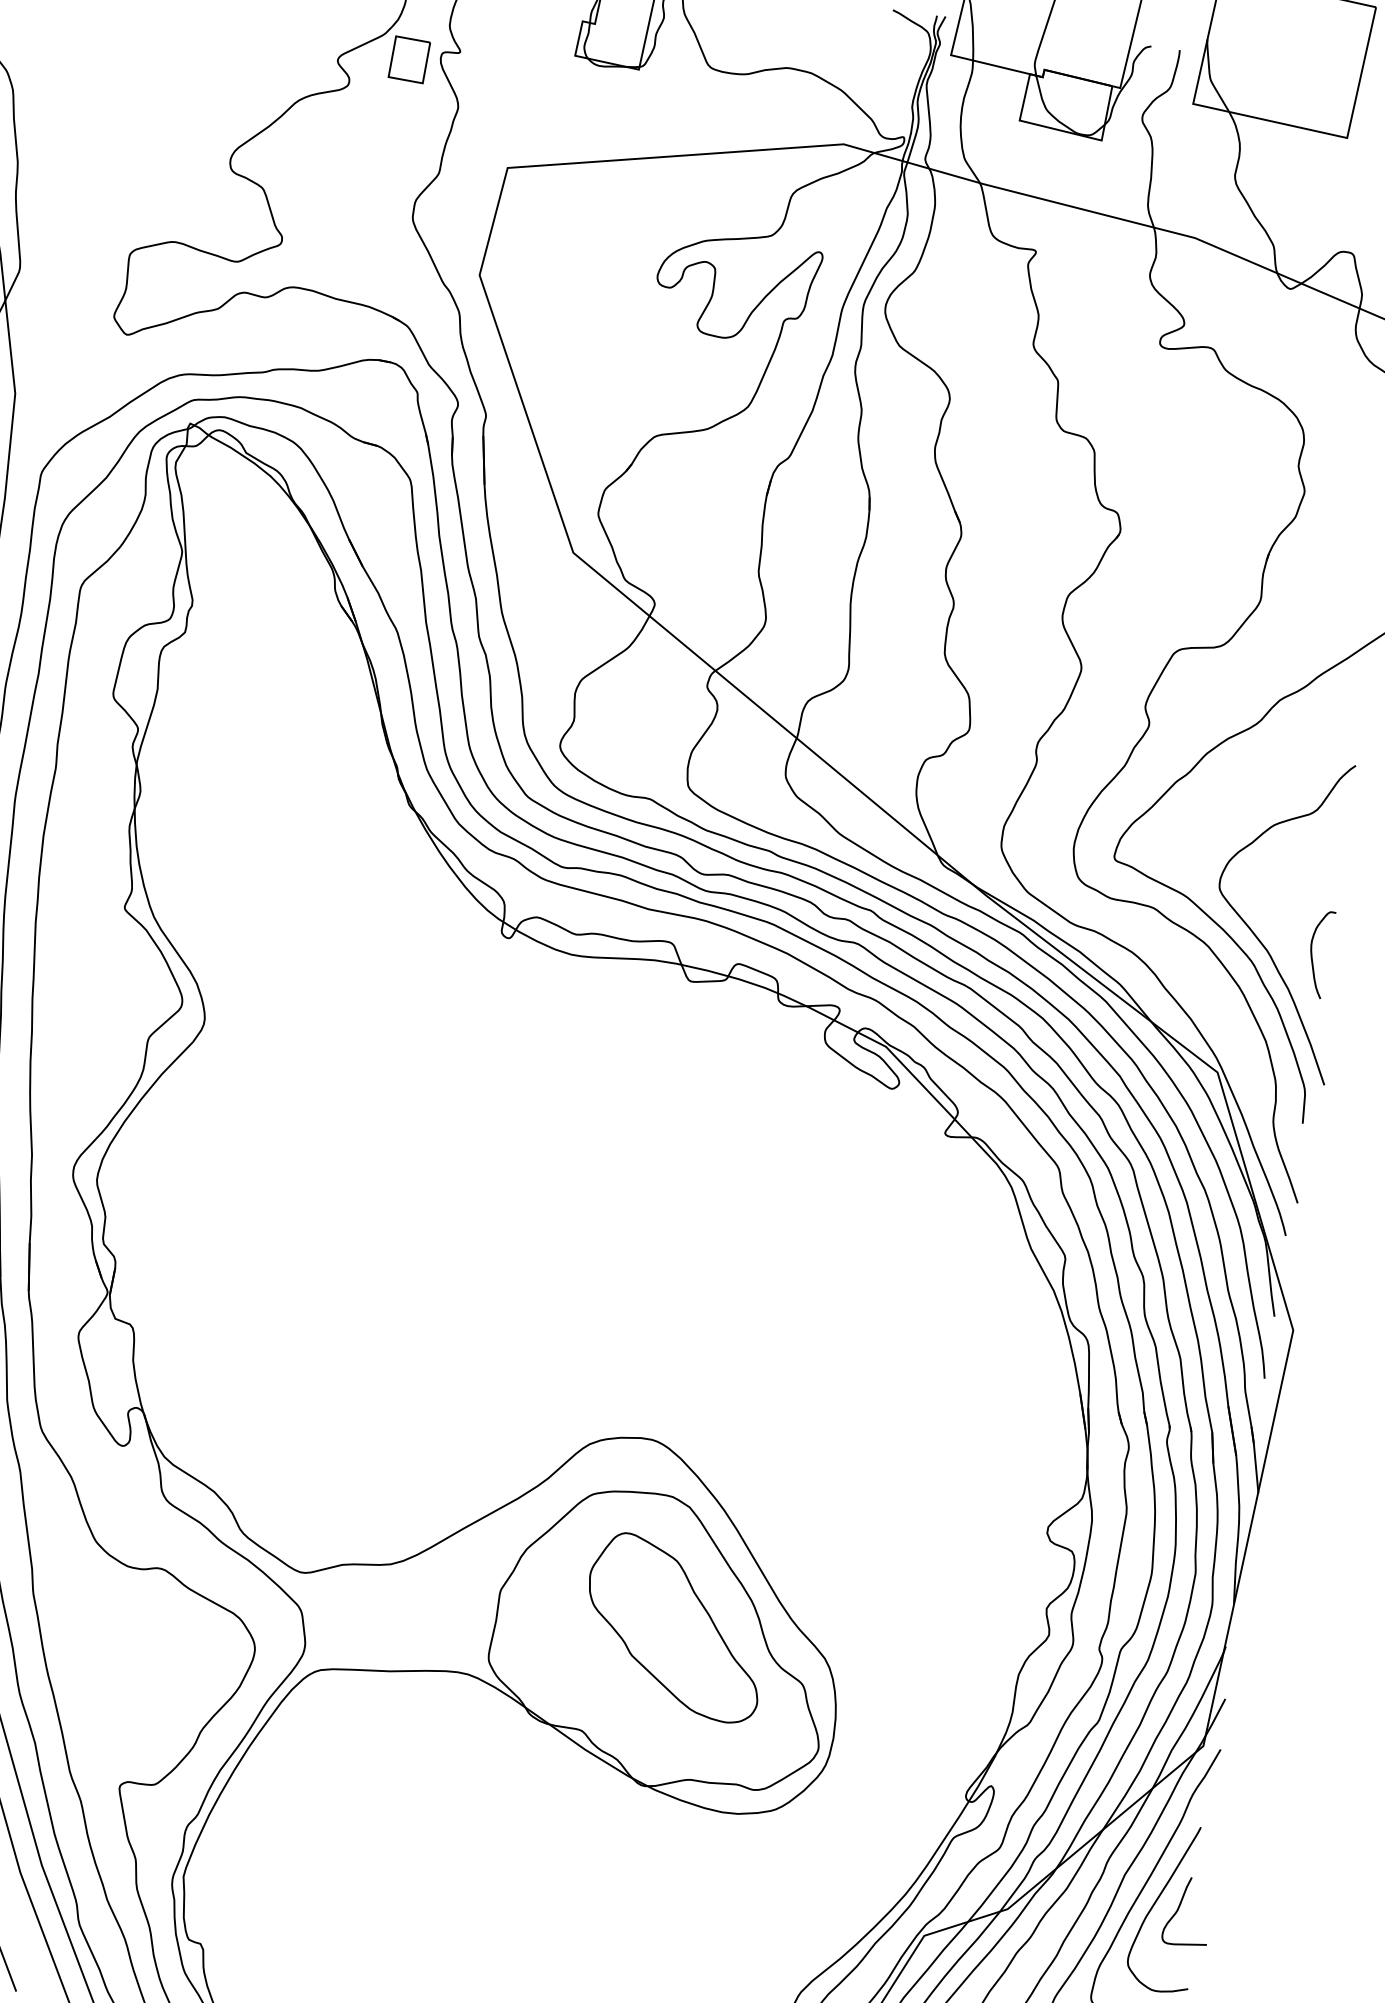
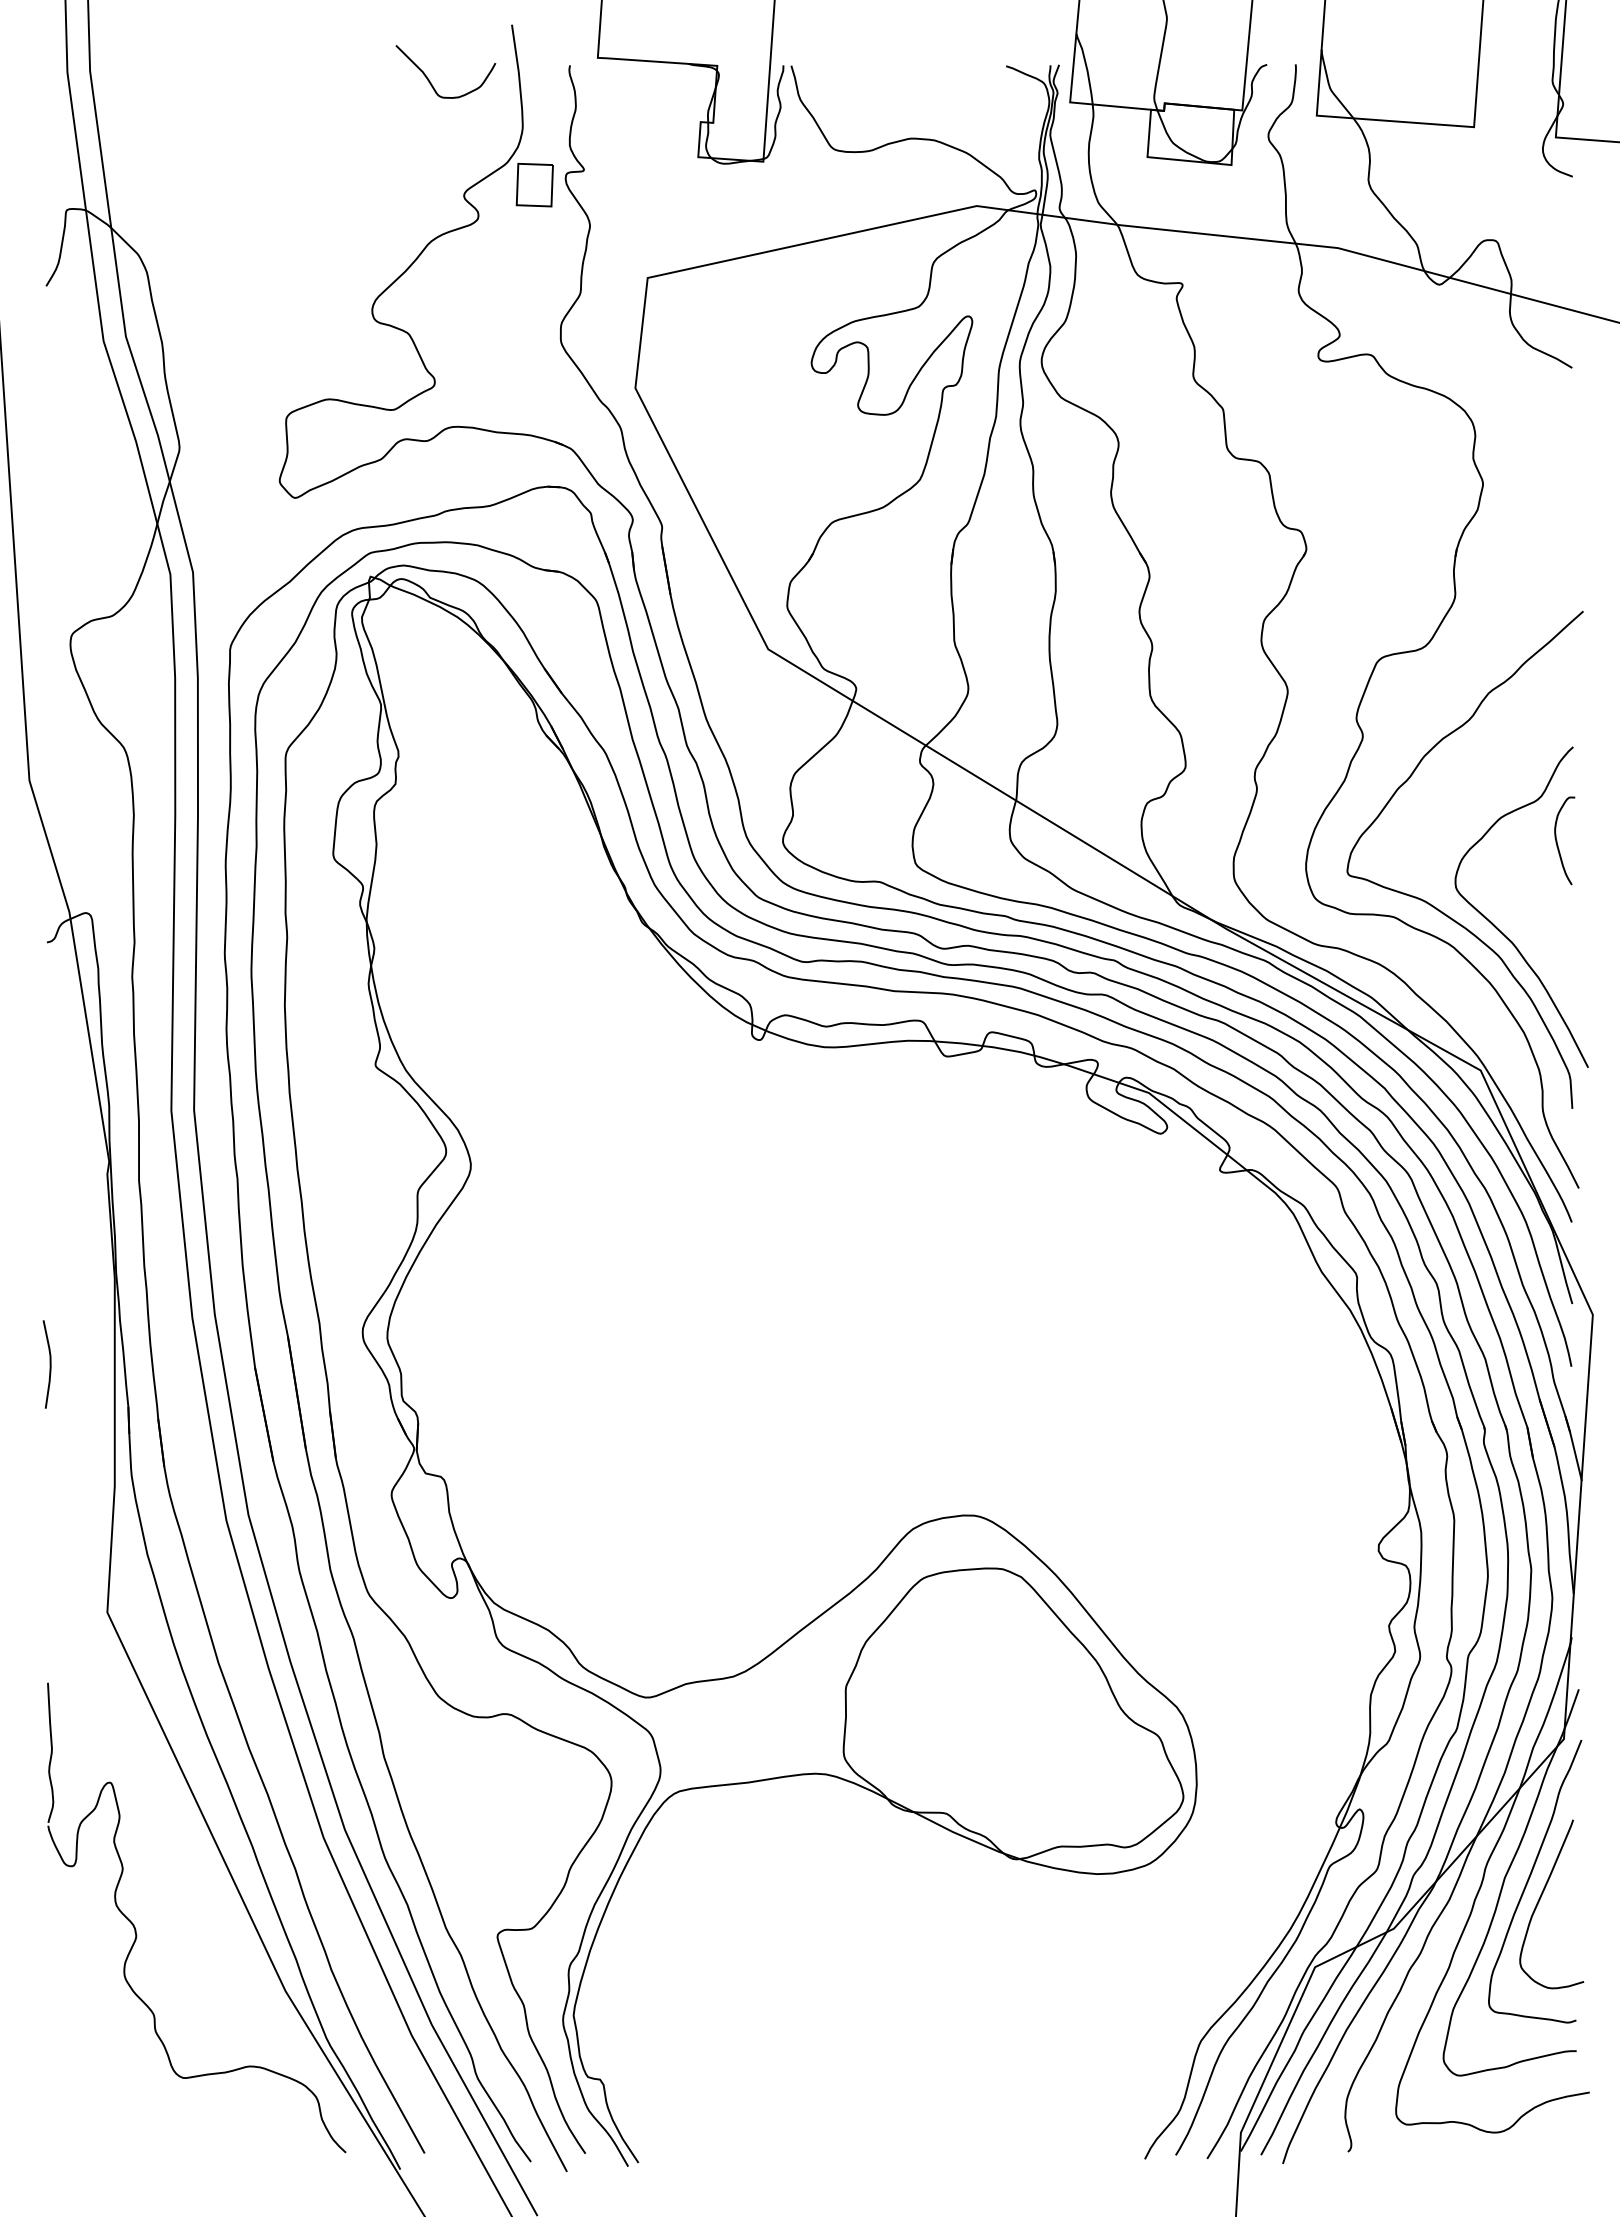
curve: (1312, 952) -> (1557, 840), moved
part: (674, 1626) -> (1023, 1697), removed
curve: (1180, 1906) -> (1564, 1901), removed

